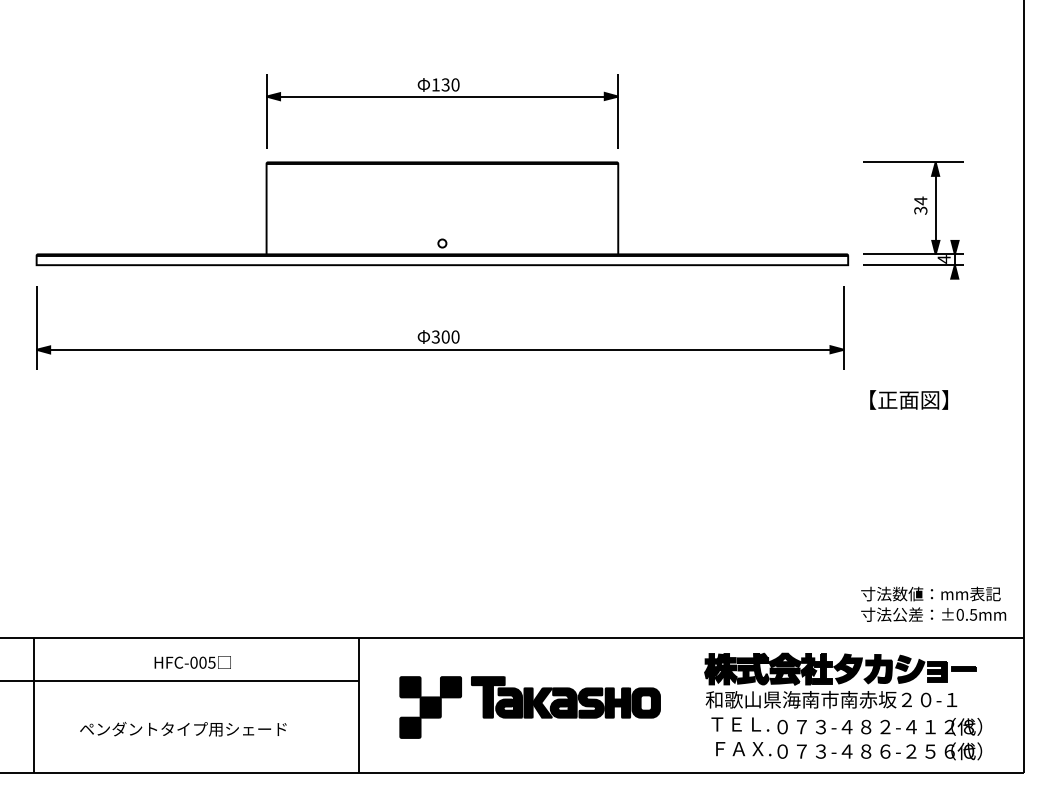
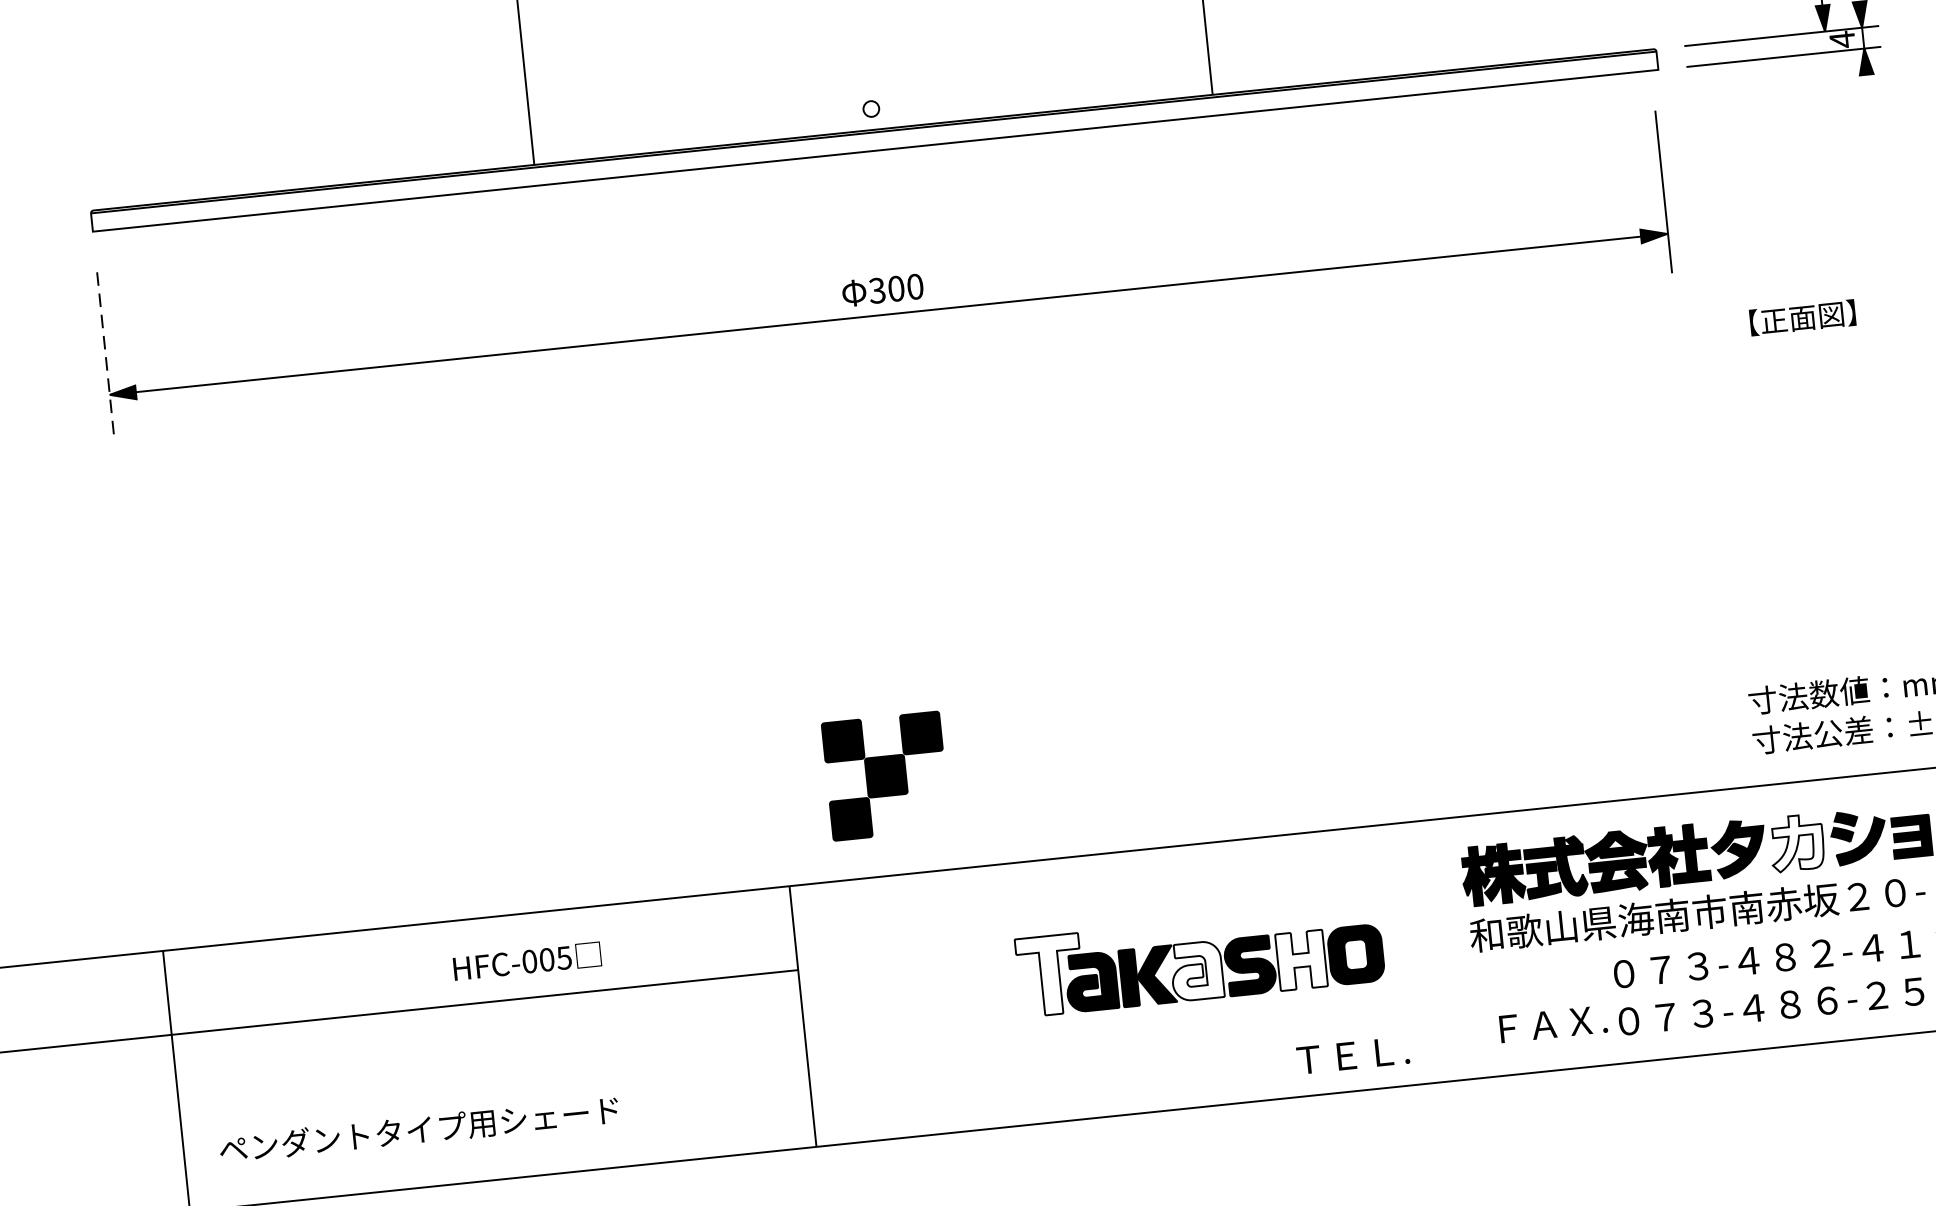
line: (36, 327) -> (105, 351), solid -> dashed
part: (908, 399) -> (1801, 316), size x0.7
part: (192, 662) -> (526, 961), moved
fill: (877, 668) -> (1795, 842), removed
fill: (487, 697) -> (1048, 975), removed
fill: (563, 702) -> (1196, 970), removed
fill: (617, 702) -> (1300, 959), removed
part: (430, 707) -> (885, 776), moved
text: (740, 724) -> (1353, 1055), moved
part: (183, 729) -> (419, 1130), moved

